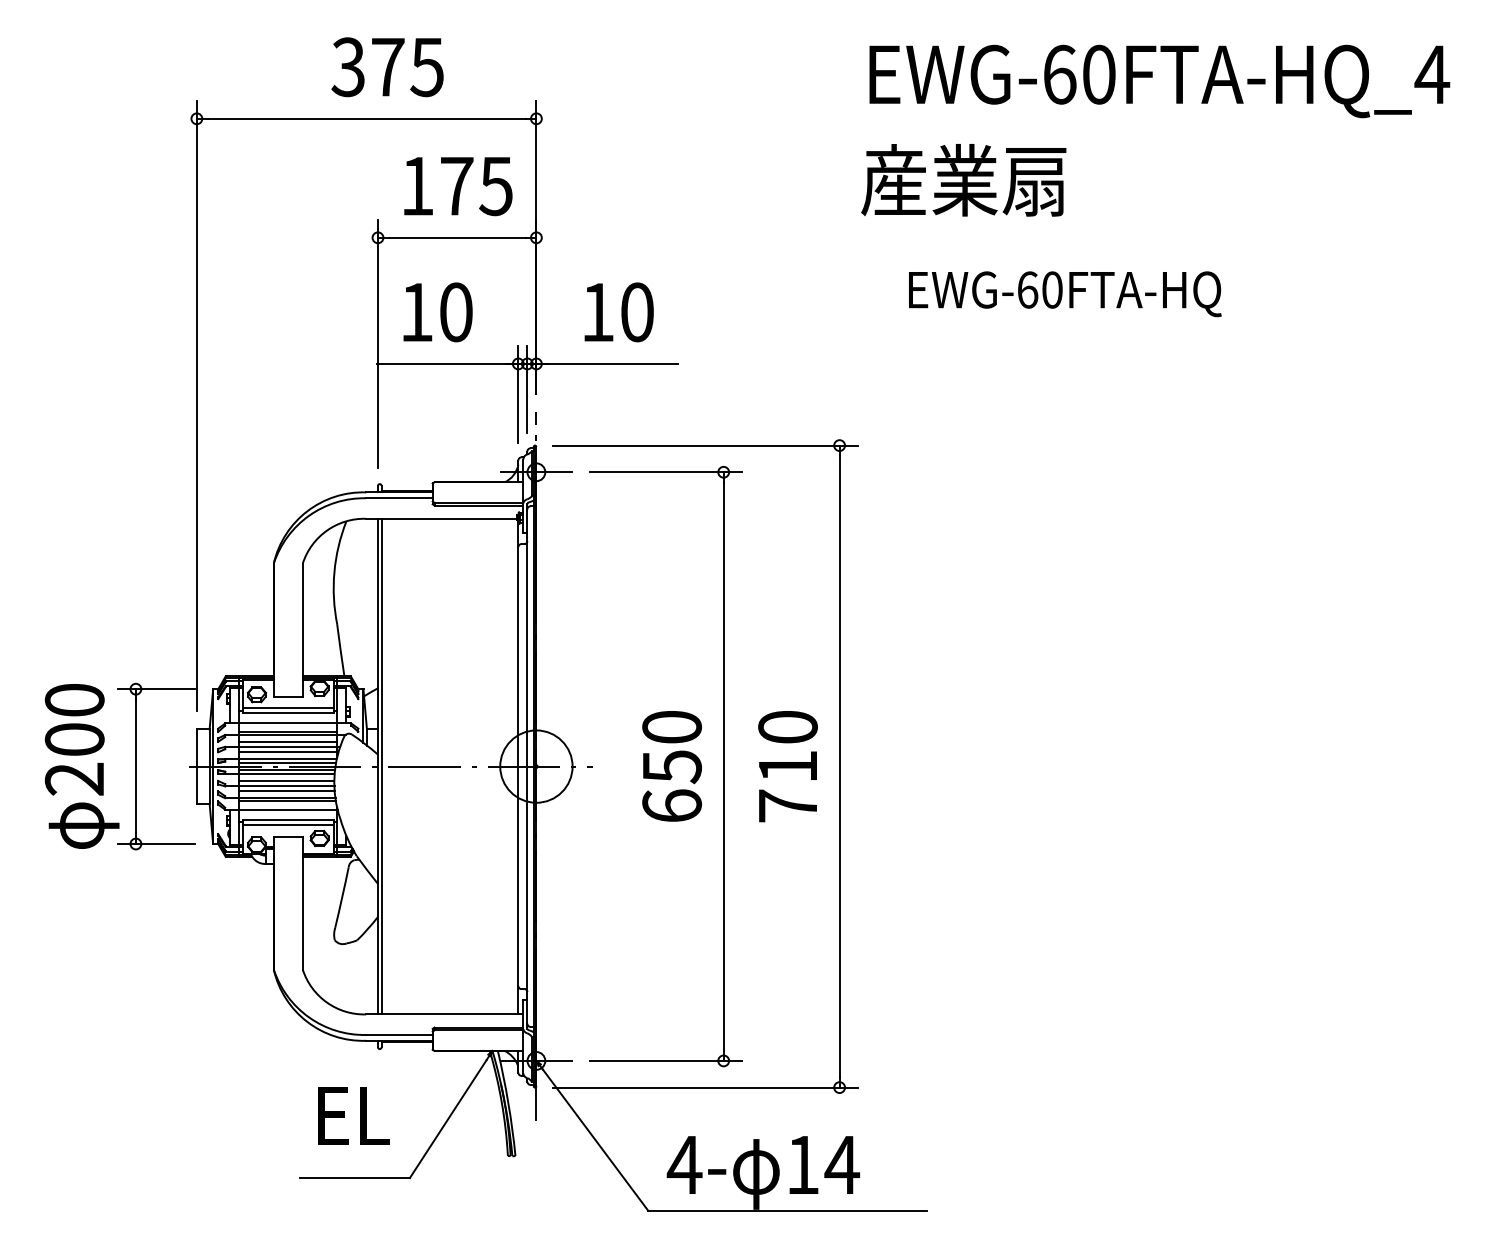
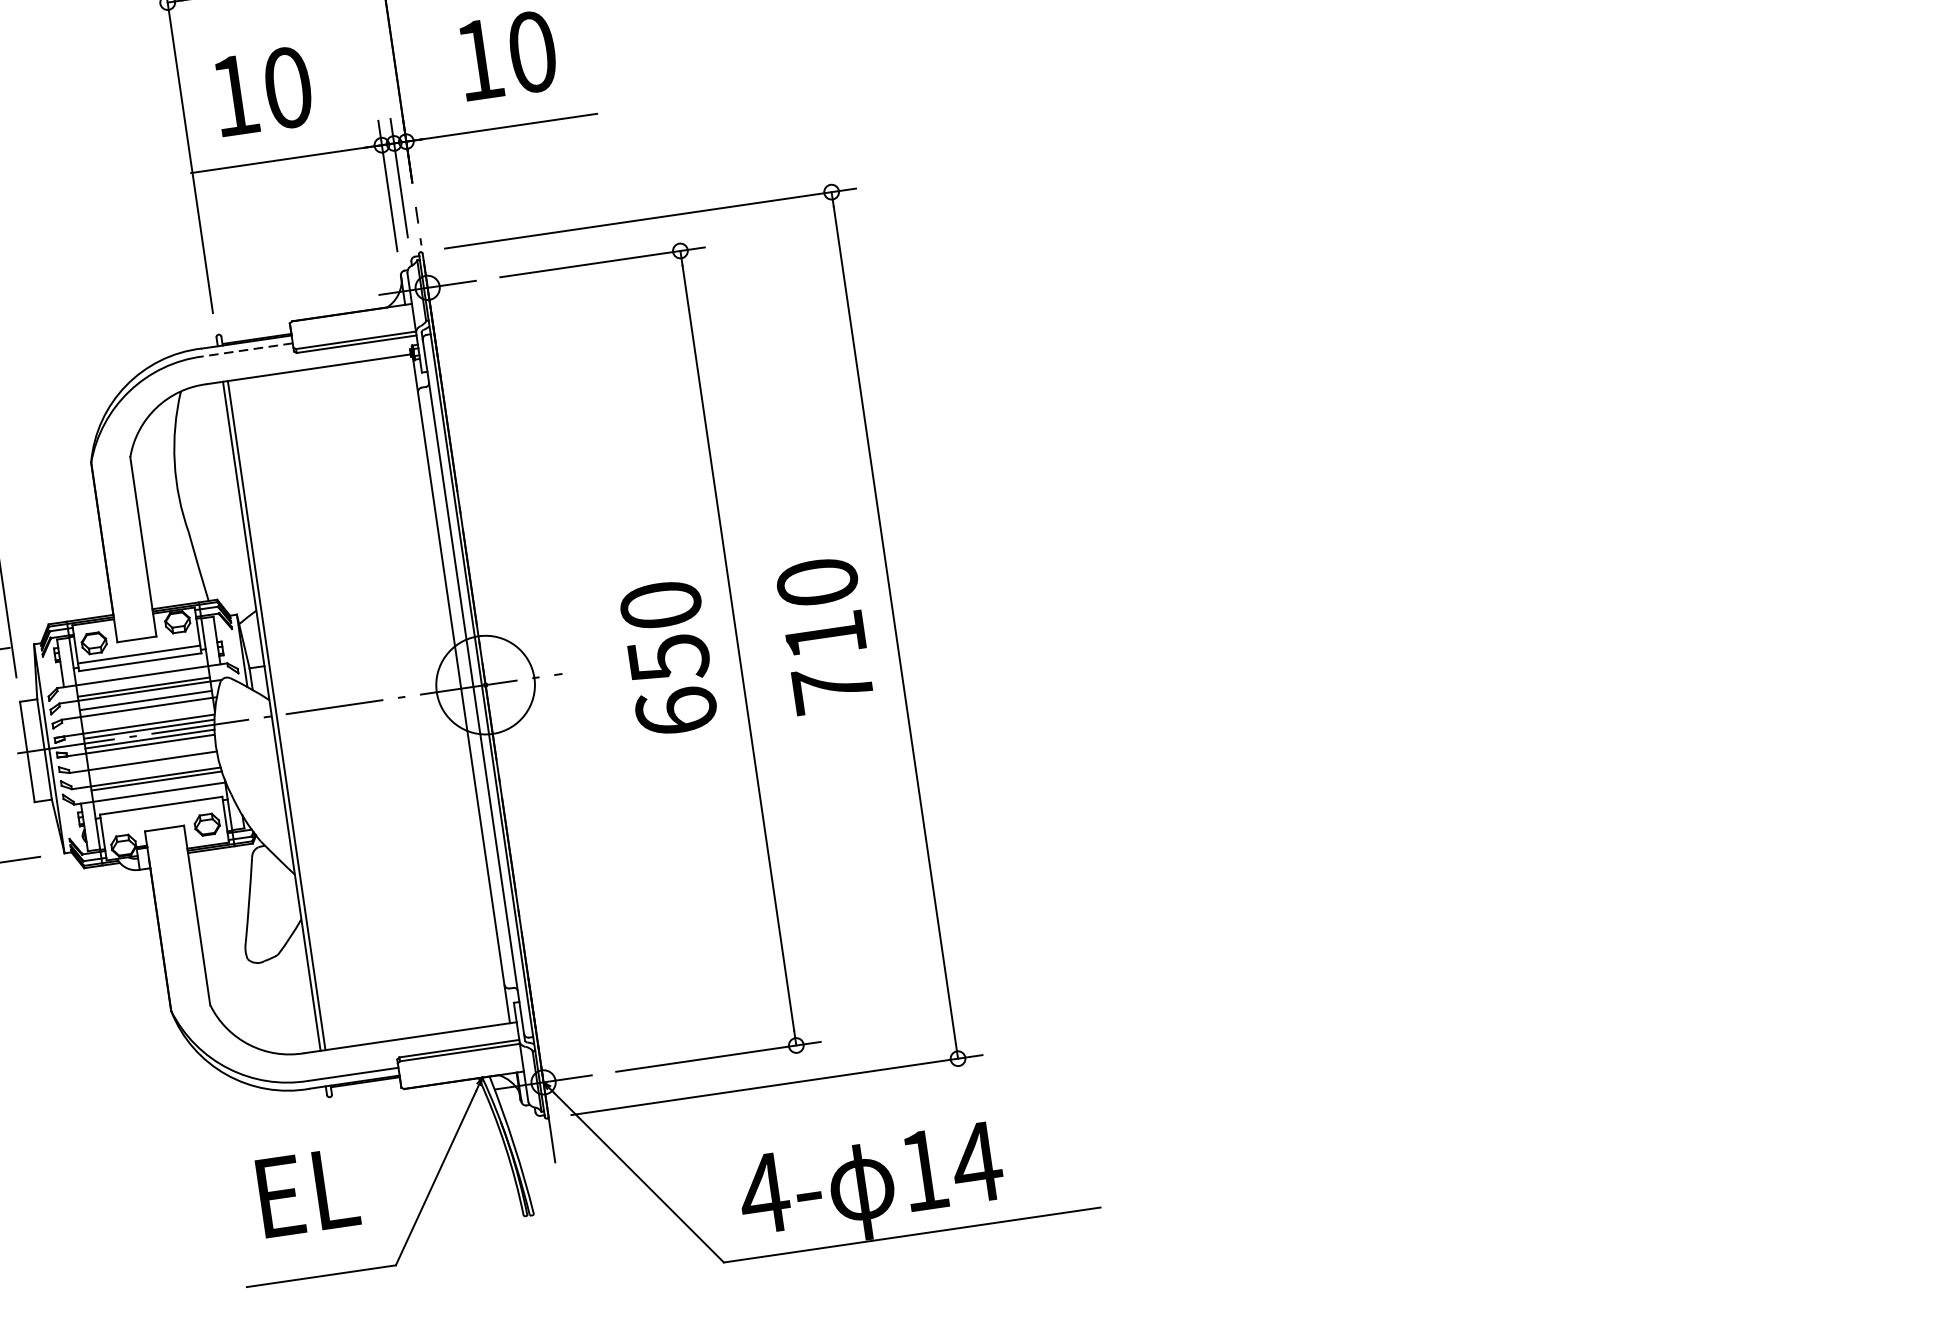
line: (398, 498) -> (246, 350), solid -> dashed
line: (288, 752) -> (148, 714), removed
line: (286, 780) -> (151, 753), removed
line: (286, 791) -> (153, 767), removed
line: (287, 825) -> (161, 813), removed

